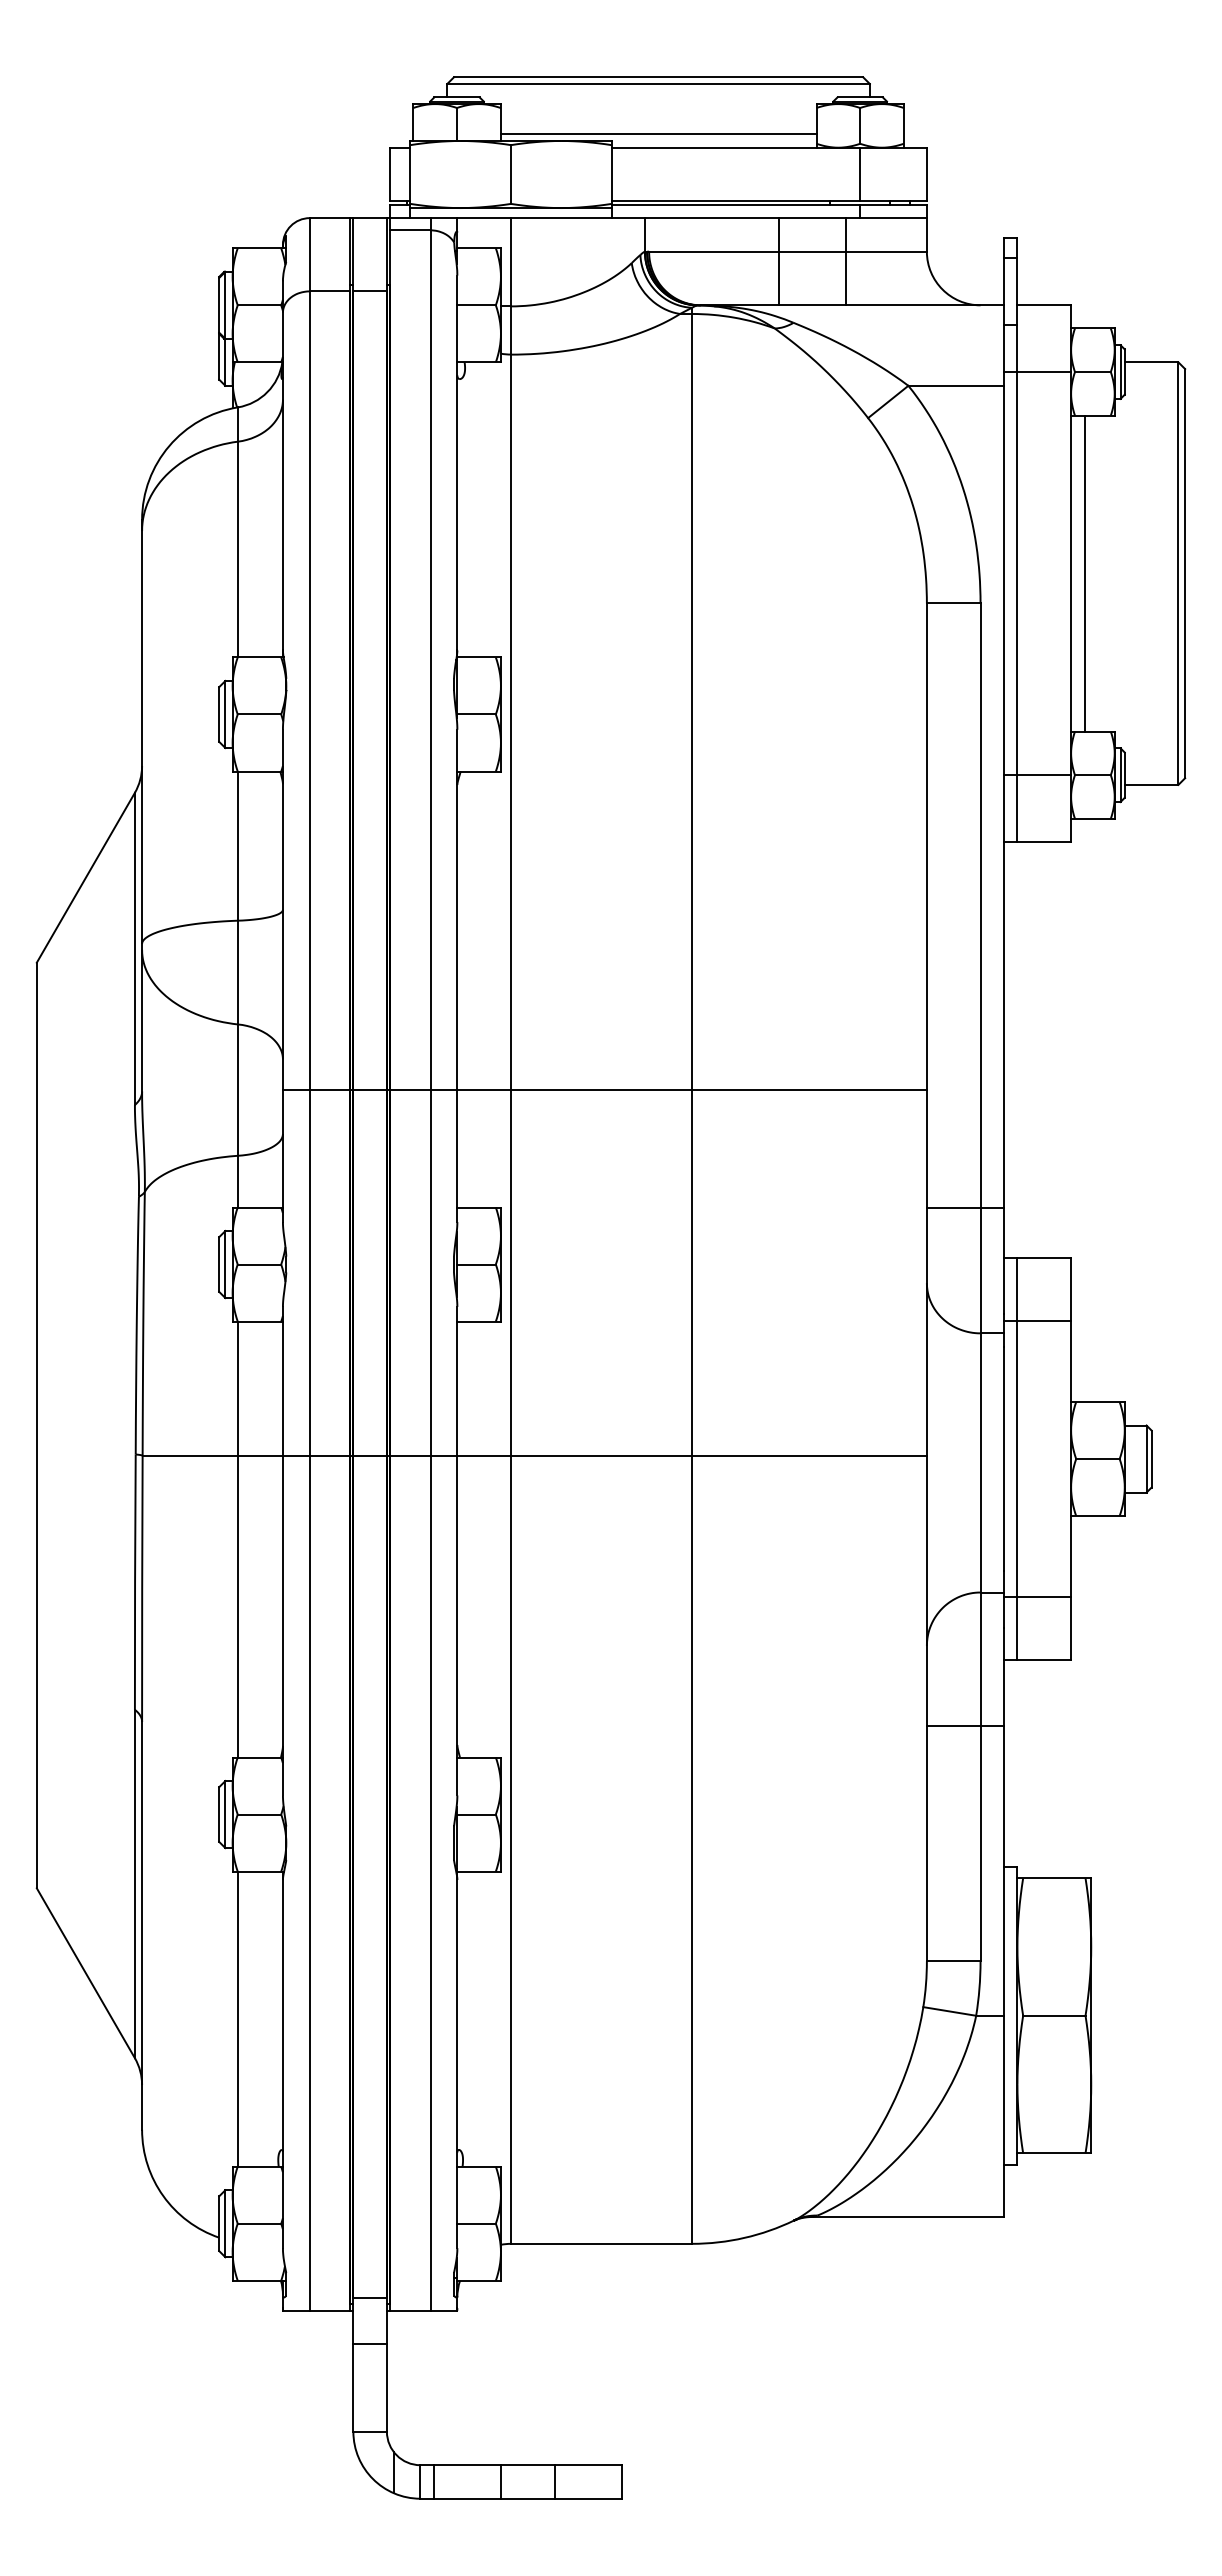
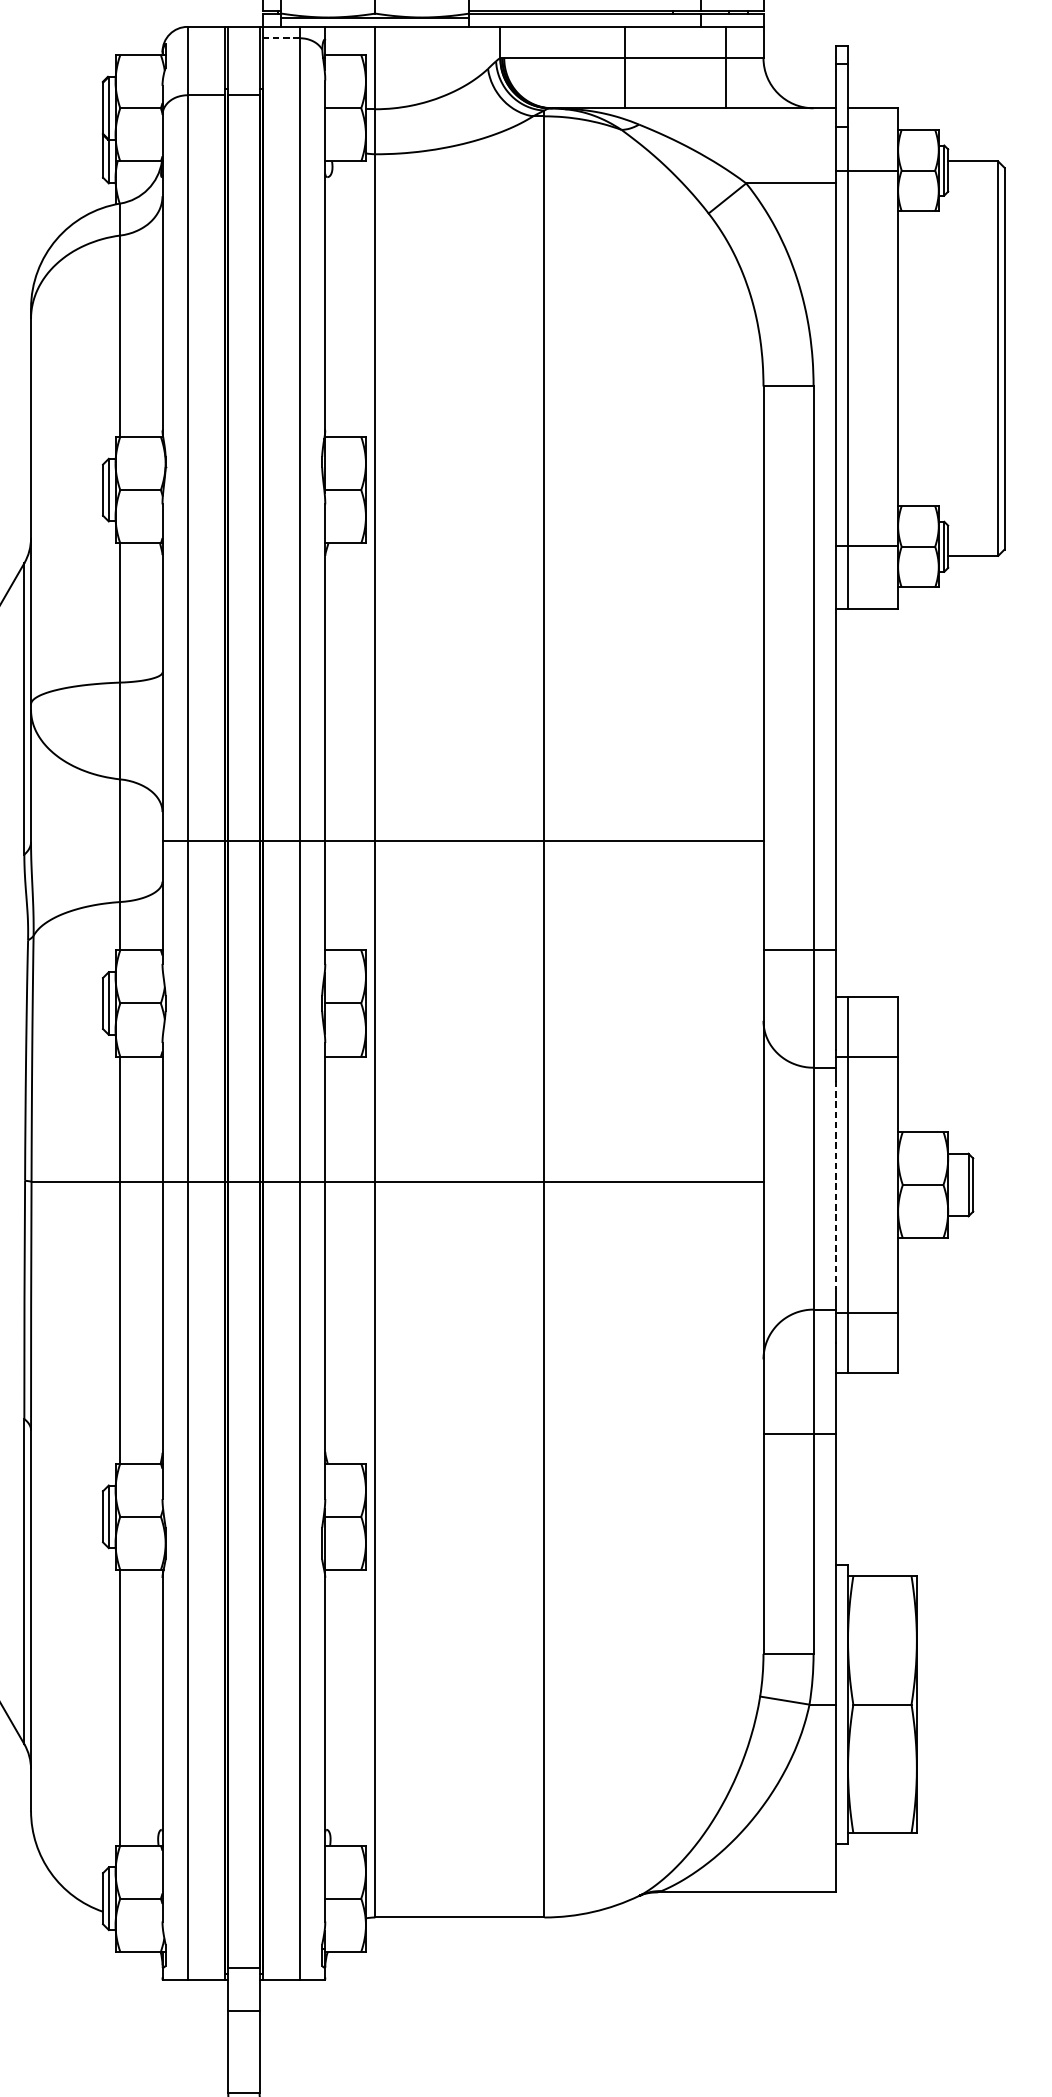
line: (410, 230) -> (281, 38), solid -> dashed
line: (846, 261) -> (725, 67), moved
line: (1084, 573) -> (910, 358), removed
line: (1004, 1459) -> (835, 1185), solid -> dashed

